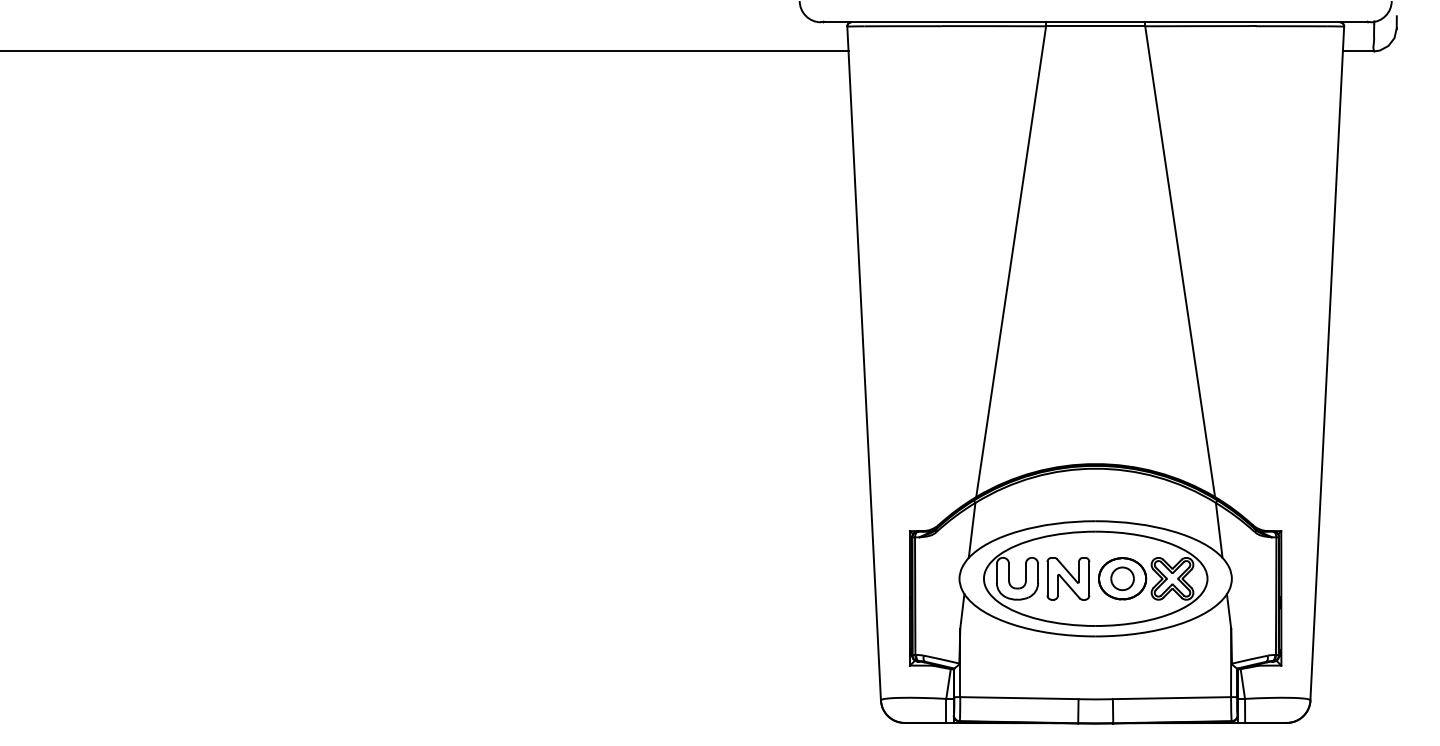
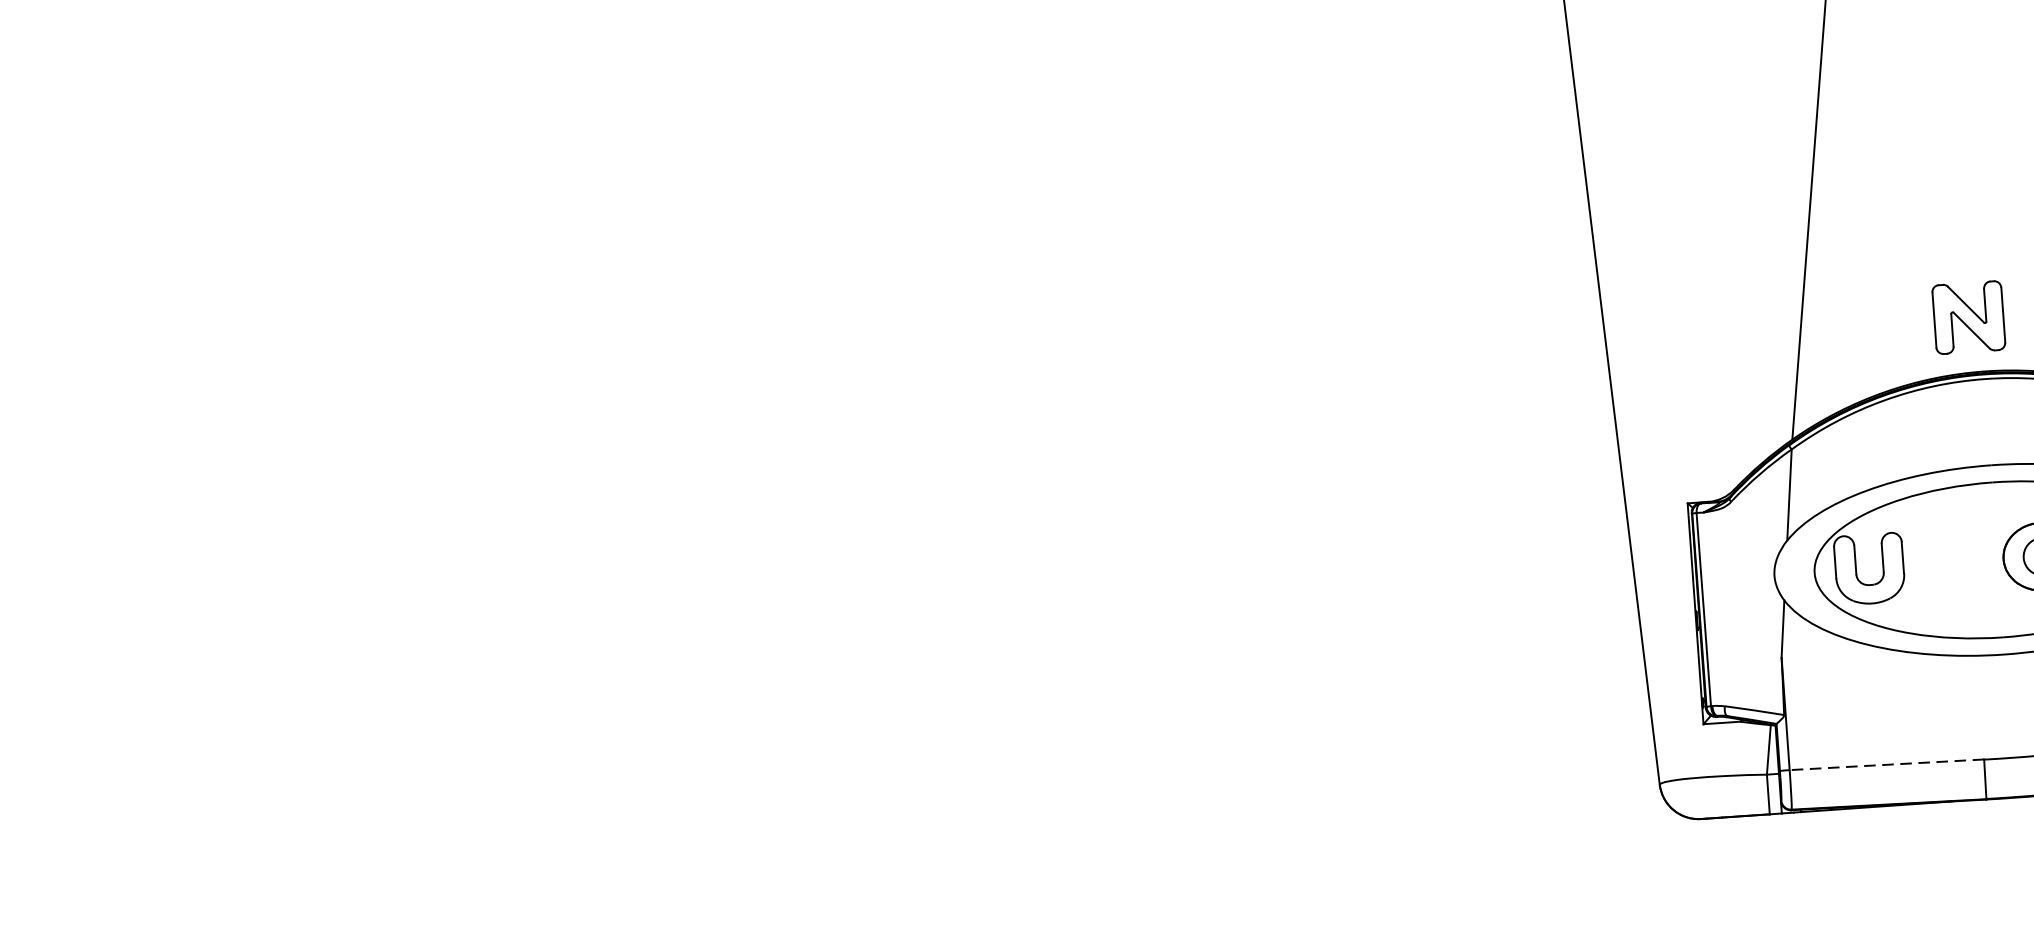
part: (1068, 578) -> (1968, 317), moved
line: (1018, 698) -> (1885, 765), solid -> dashed

